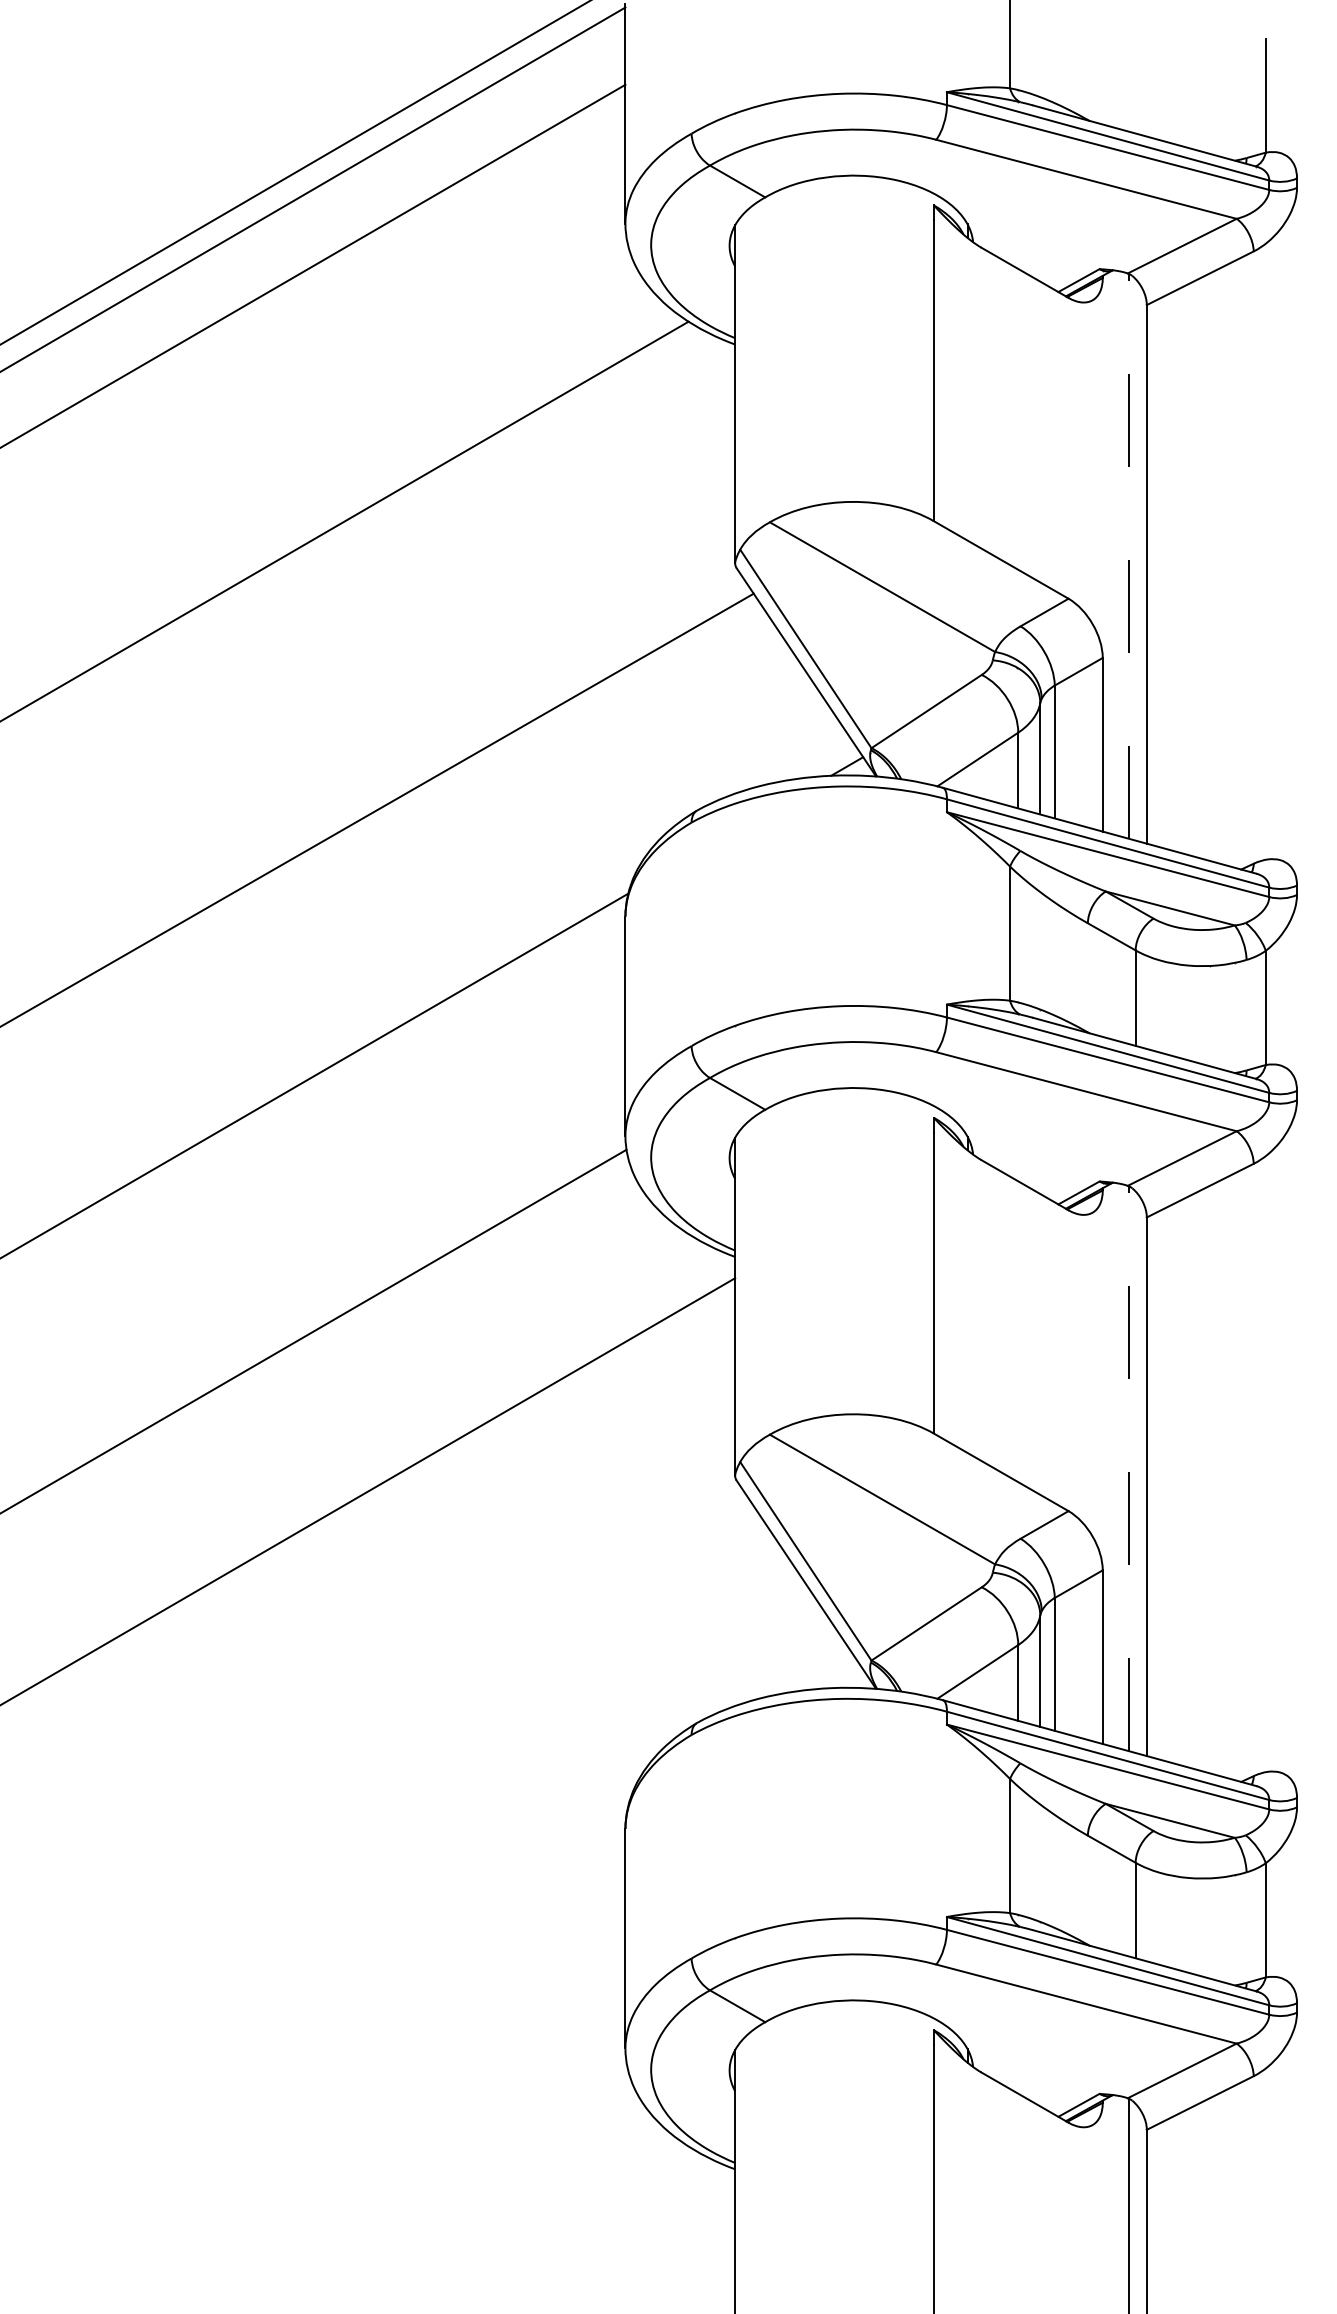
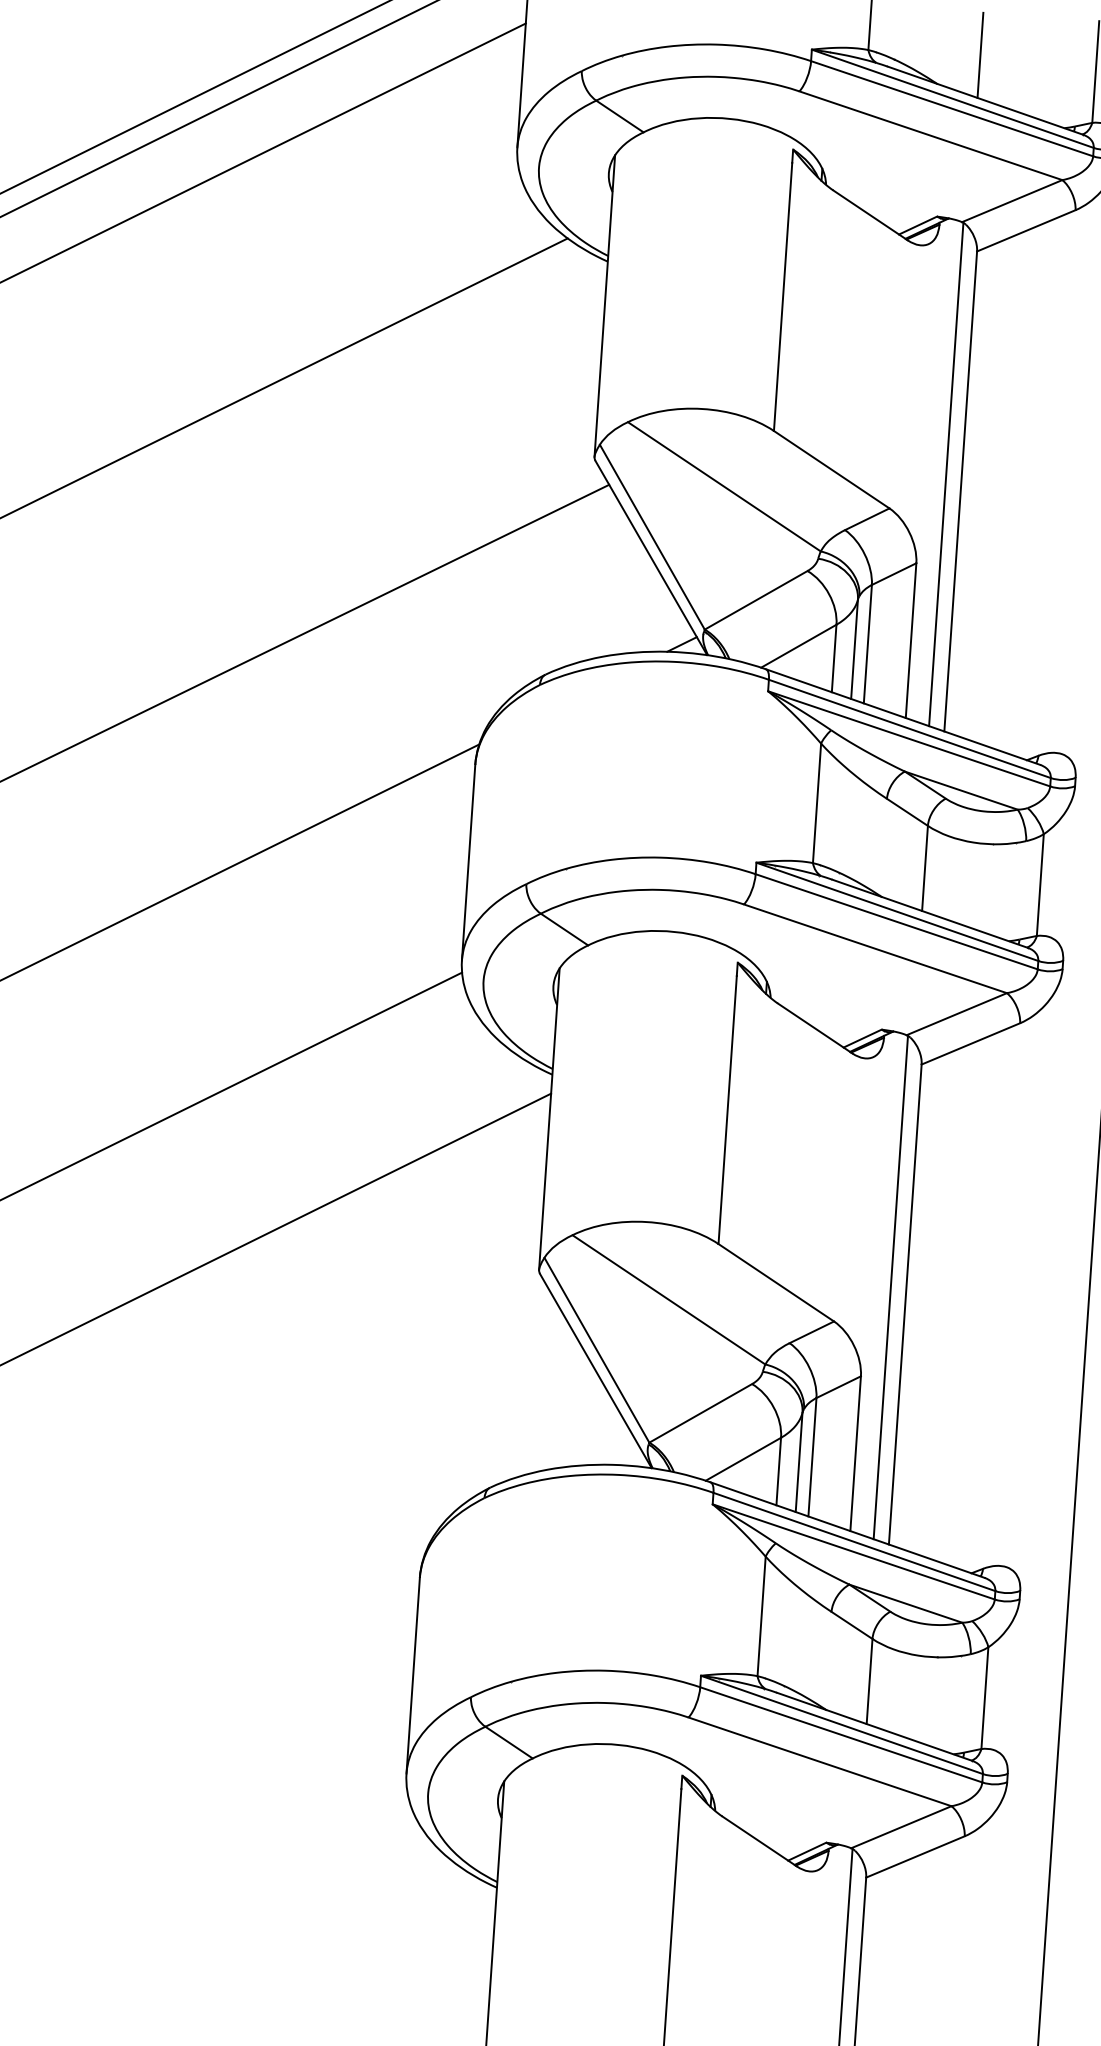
line: (1135, 85) -> (980, 55), added
line: (1129, 556) -> (946, 474), dashed -> solid
line: (1129, 1468) -> (890, 1287), dashed -> solid

